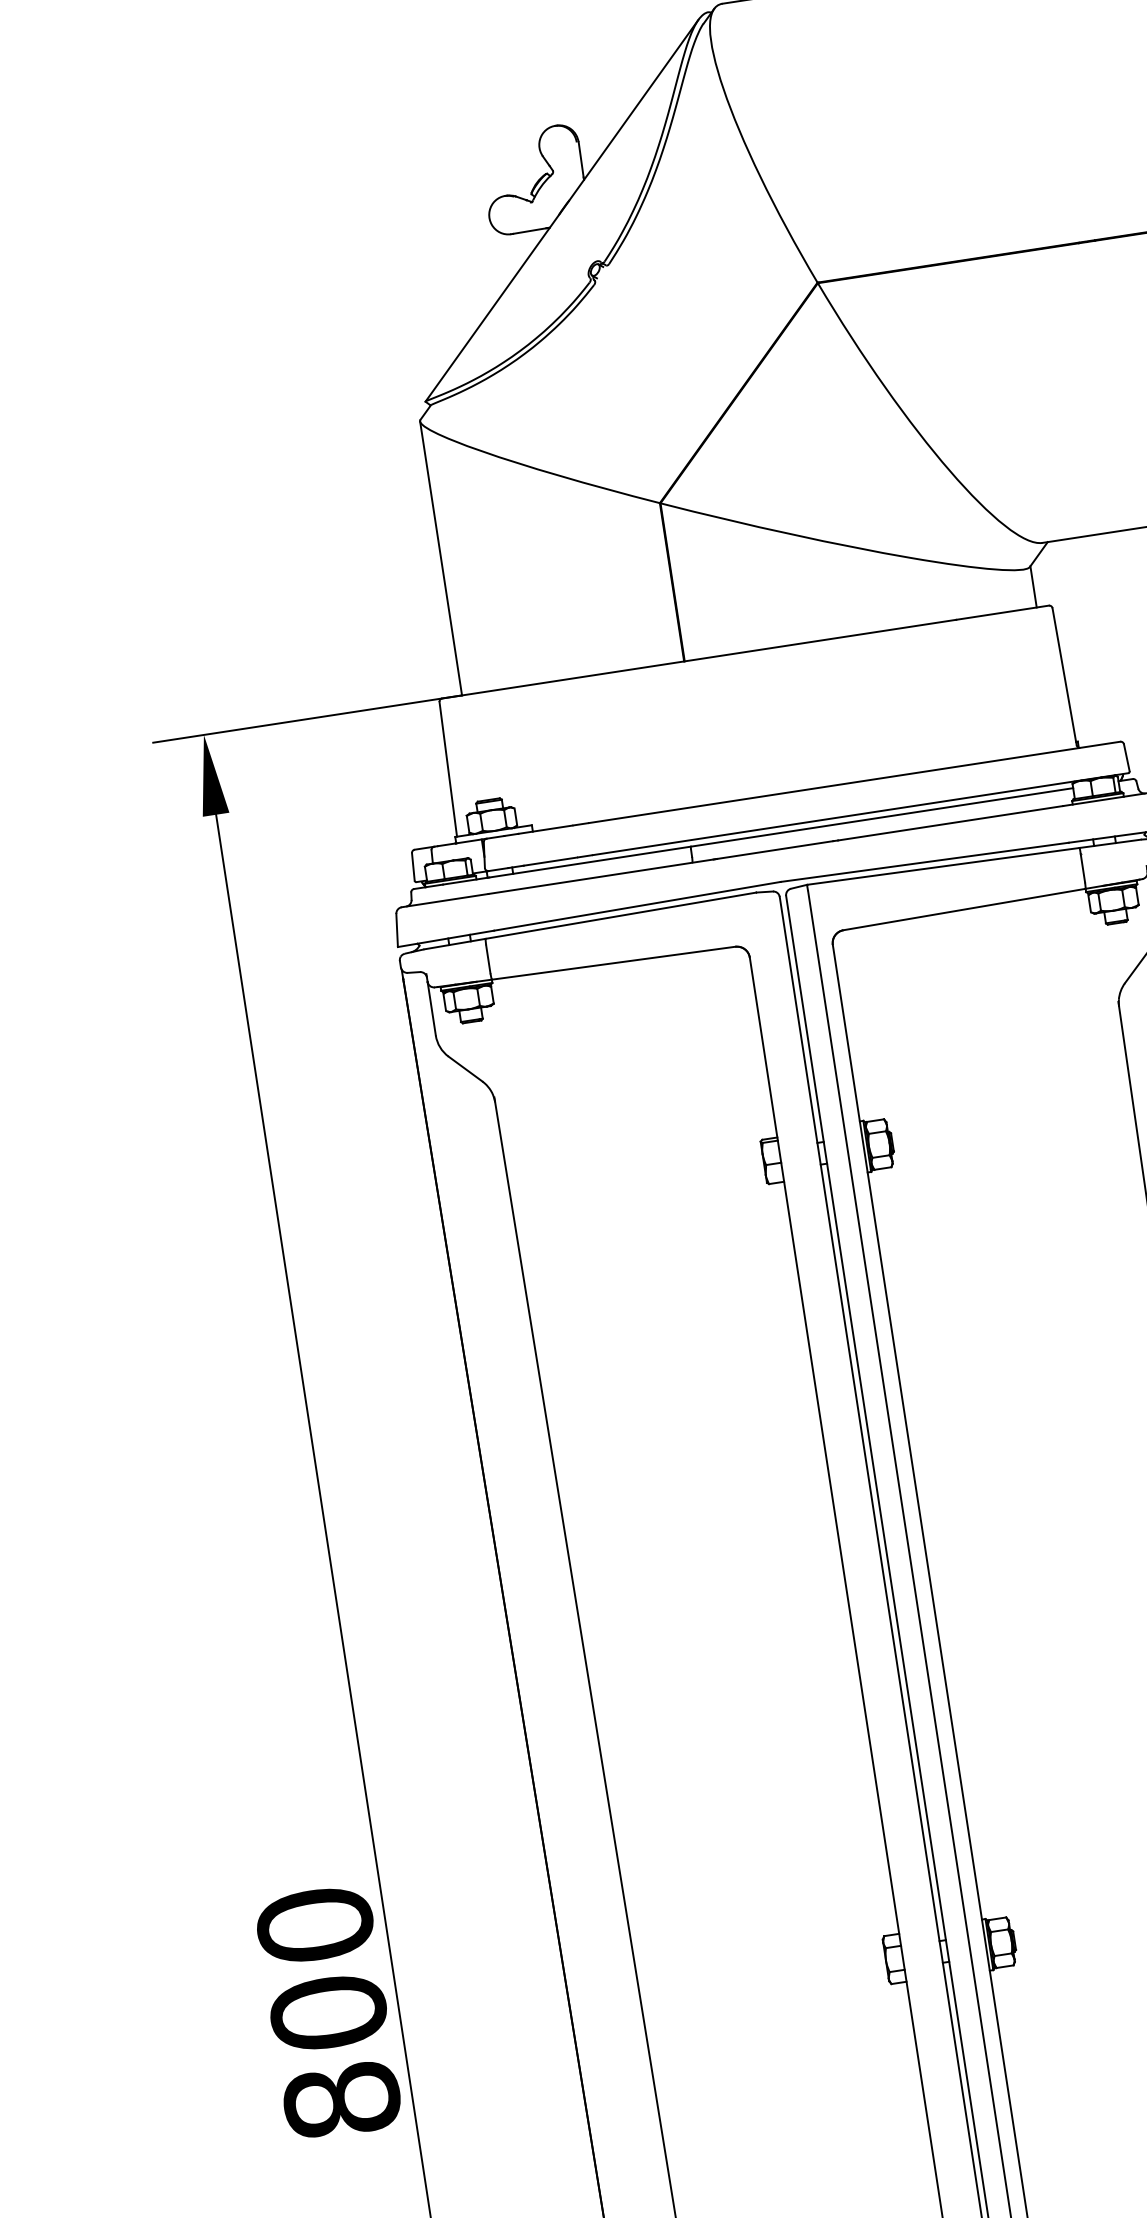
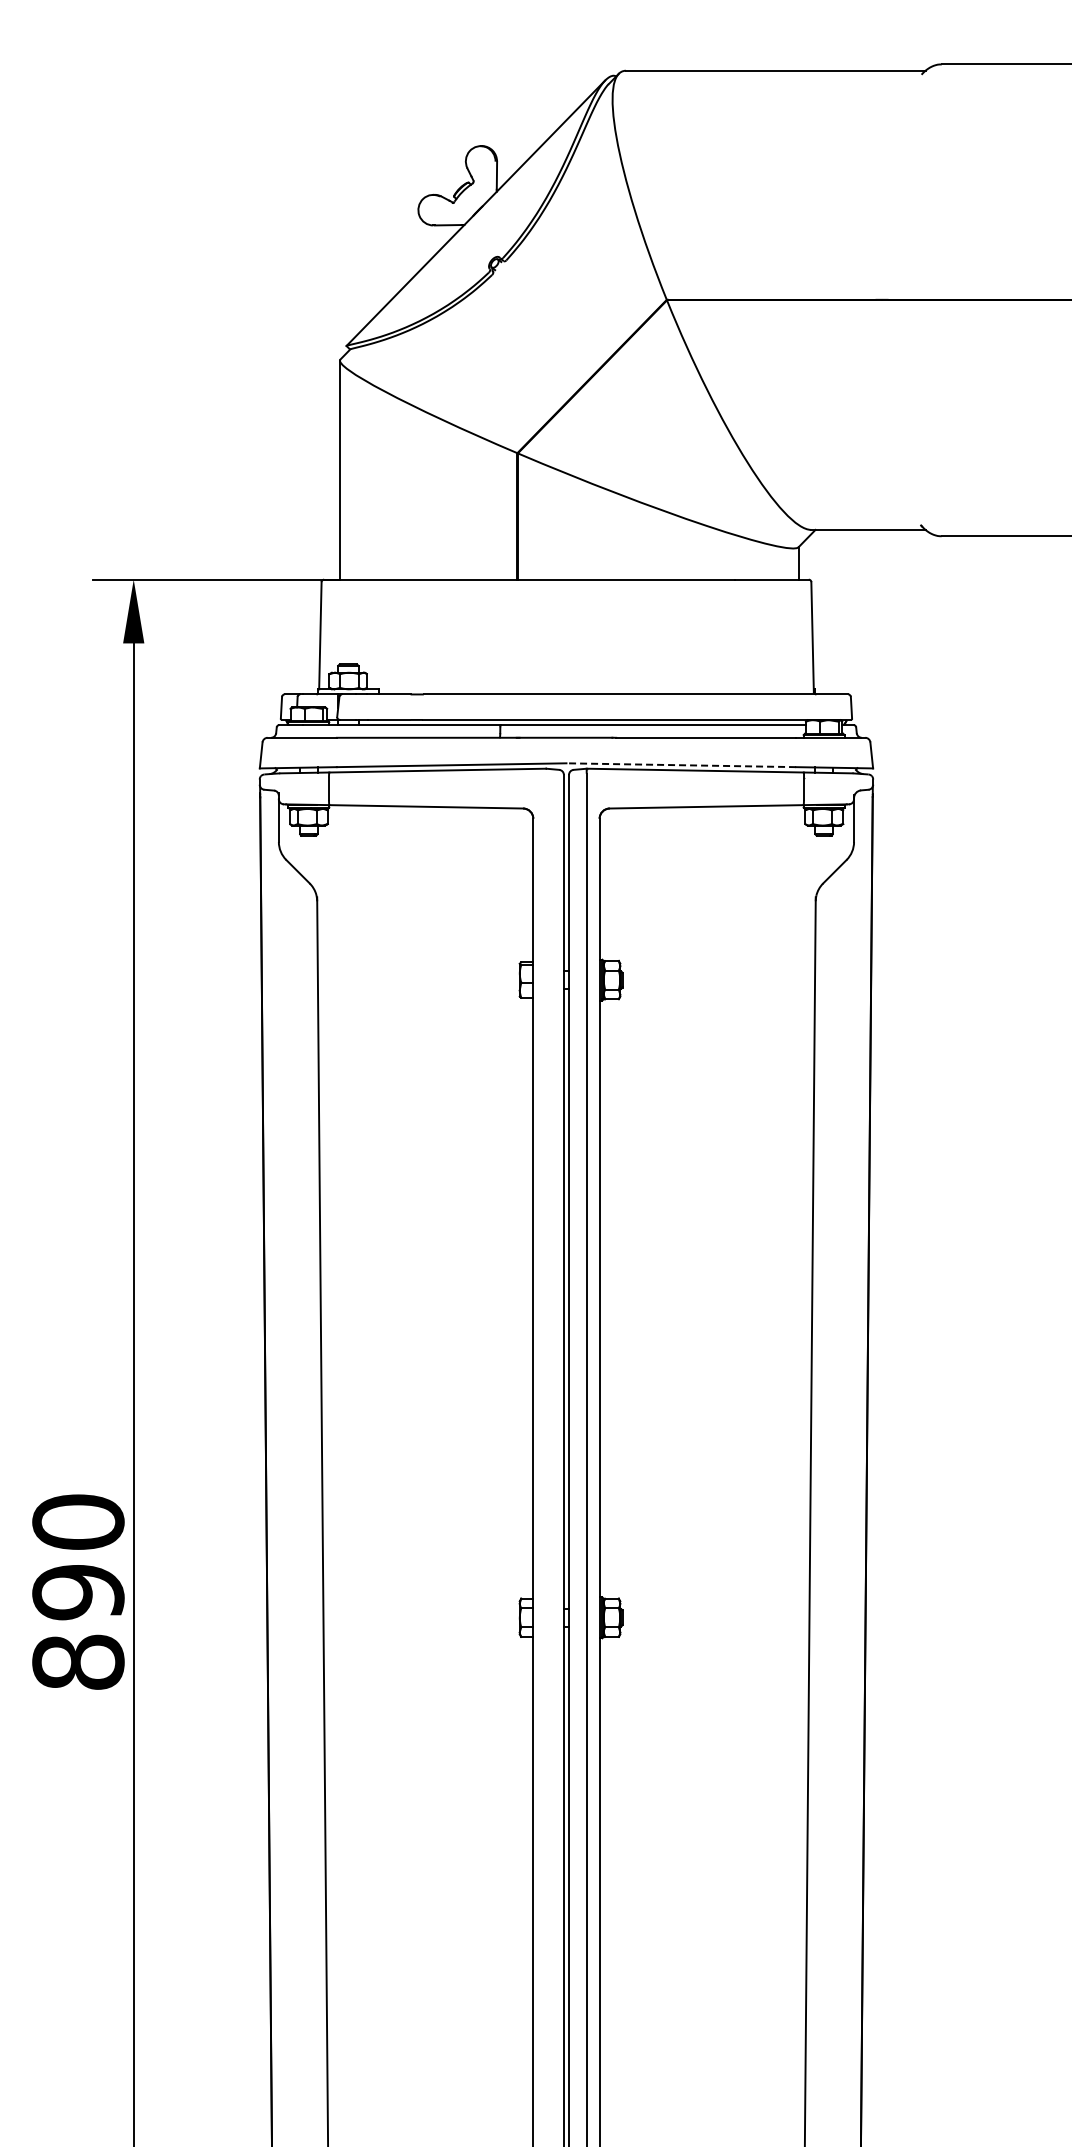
line: (925, 862) -> (681, 765), solid -> dashed
text: (328, 2013) -> (78, 1592), 800 -> 890

